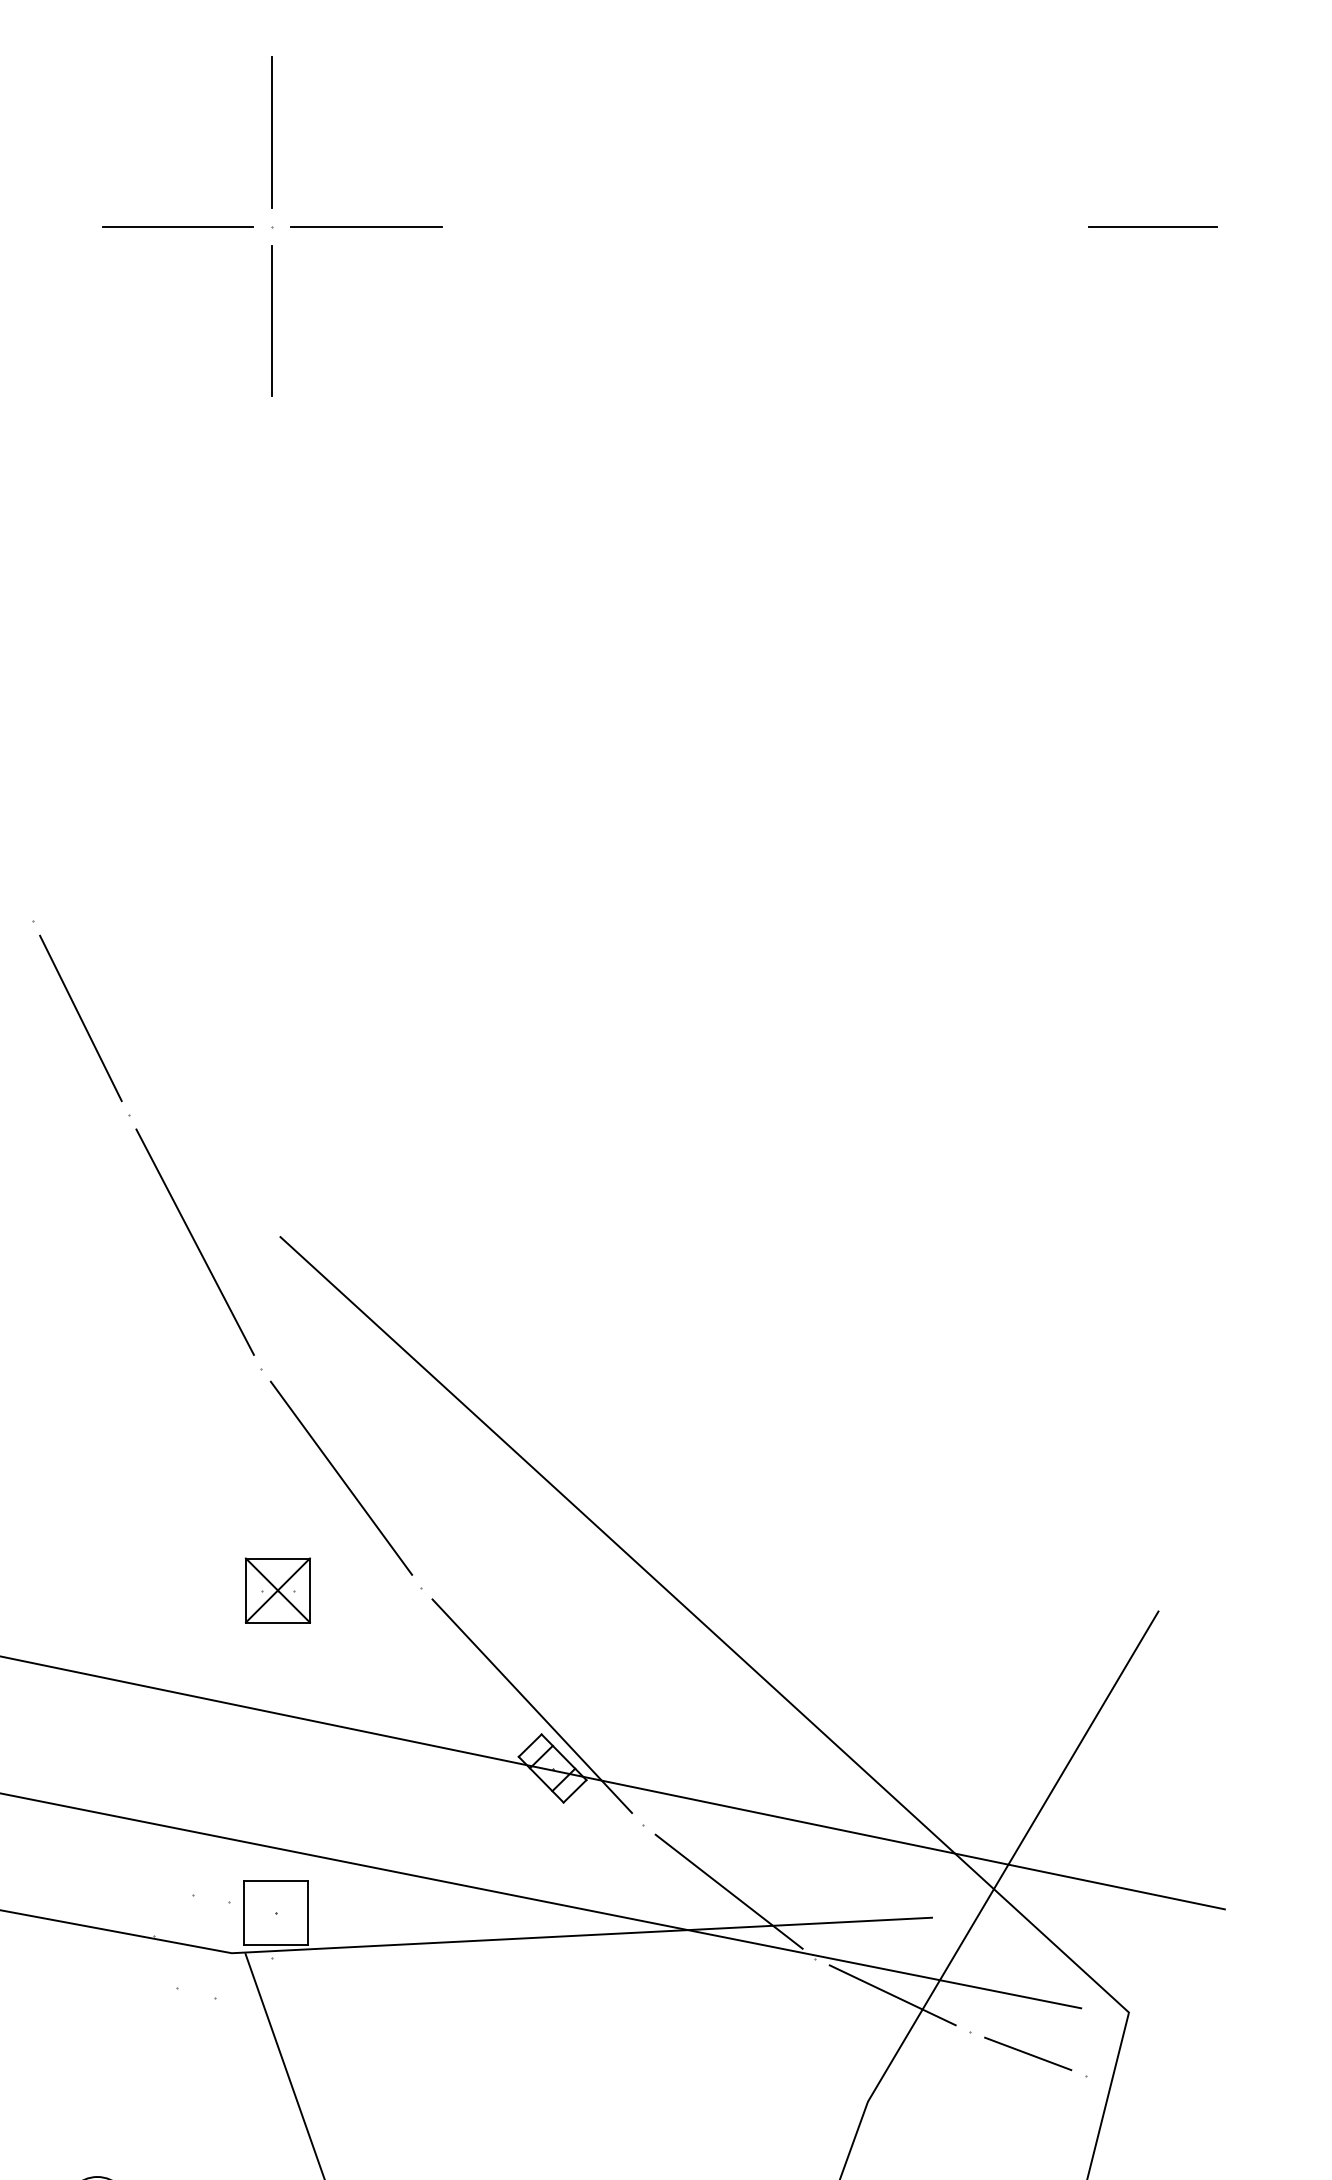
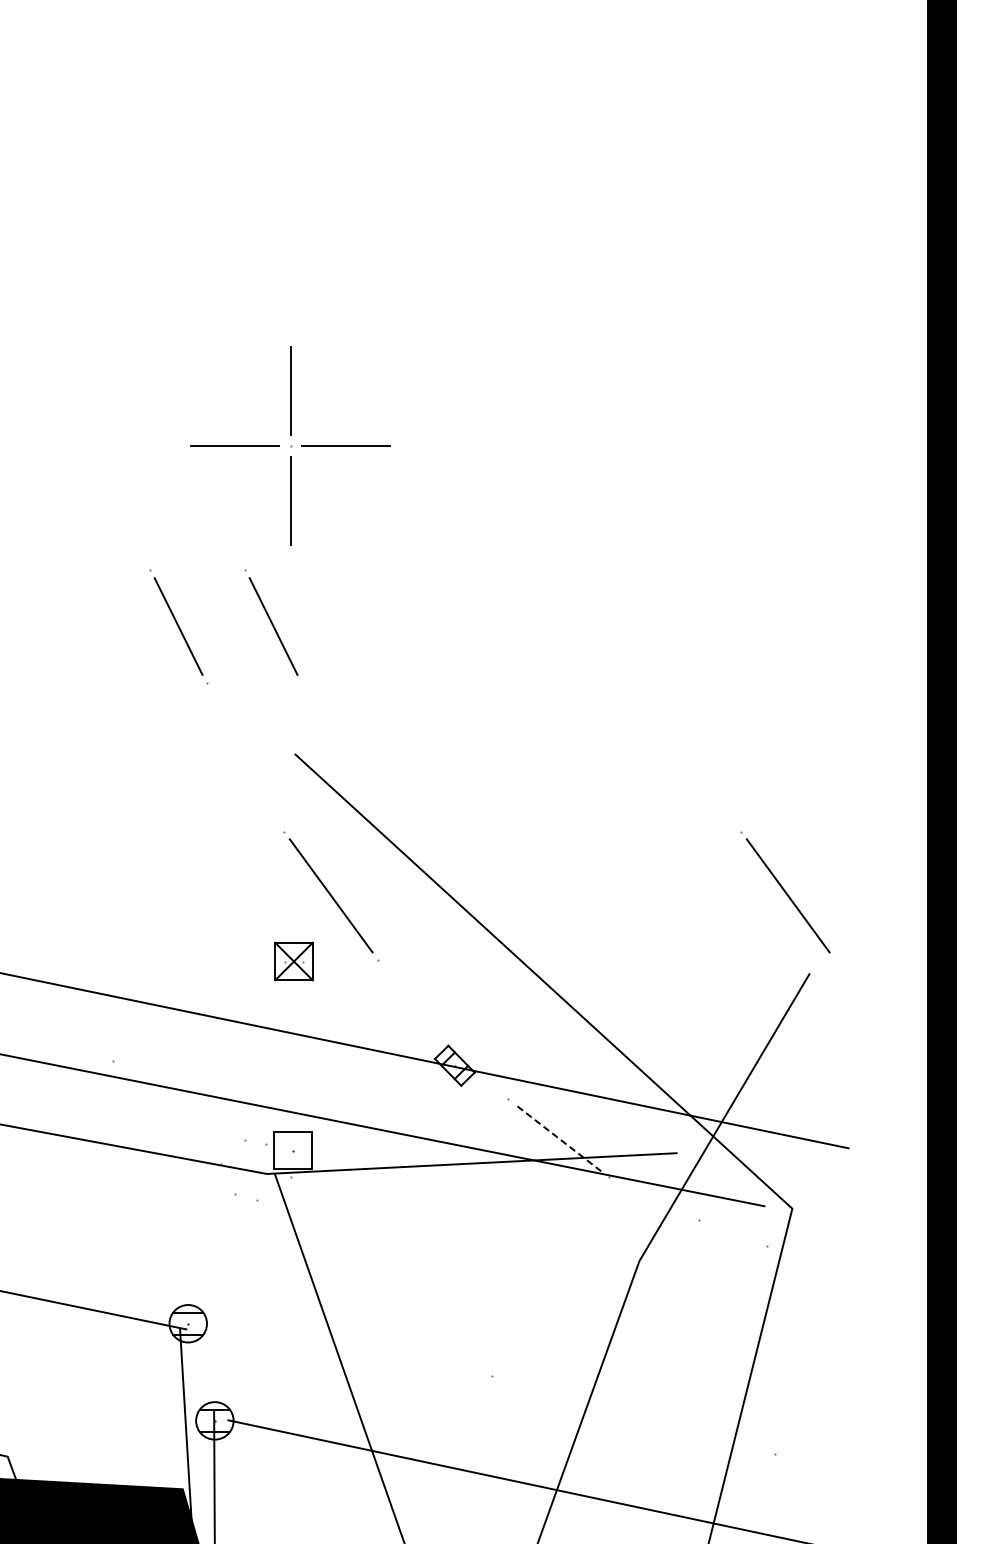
part: (271, 226) -> (290, 445), moved
line: (1151, 226) -> (805, 162), removed
line: (239, 1011) -> (271, 622), added
line: (195, 1242) -> (245, 757), removed
line: (1117, 1472) -> (785, 892), added
line: (531, 1704) -> (442, 1028), removed
line: (727, 1890) -> (557, 1137), solid -> dashed
line: (891, 1995) -> (653, 1198), removed
line: (1028, 2053) -> (733, 1232), removed

